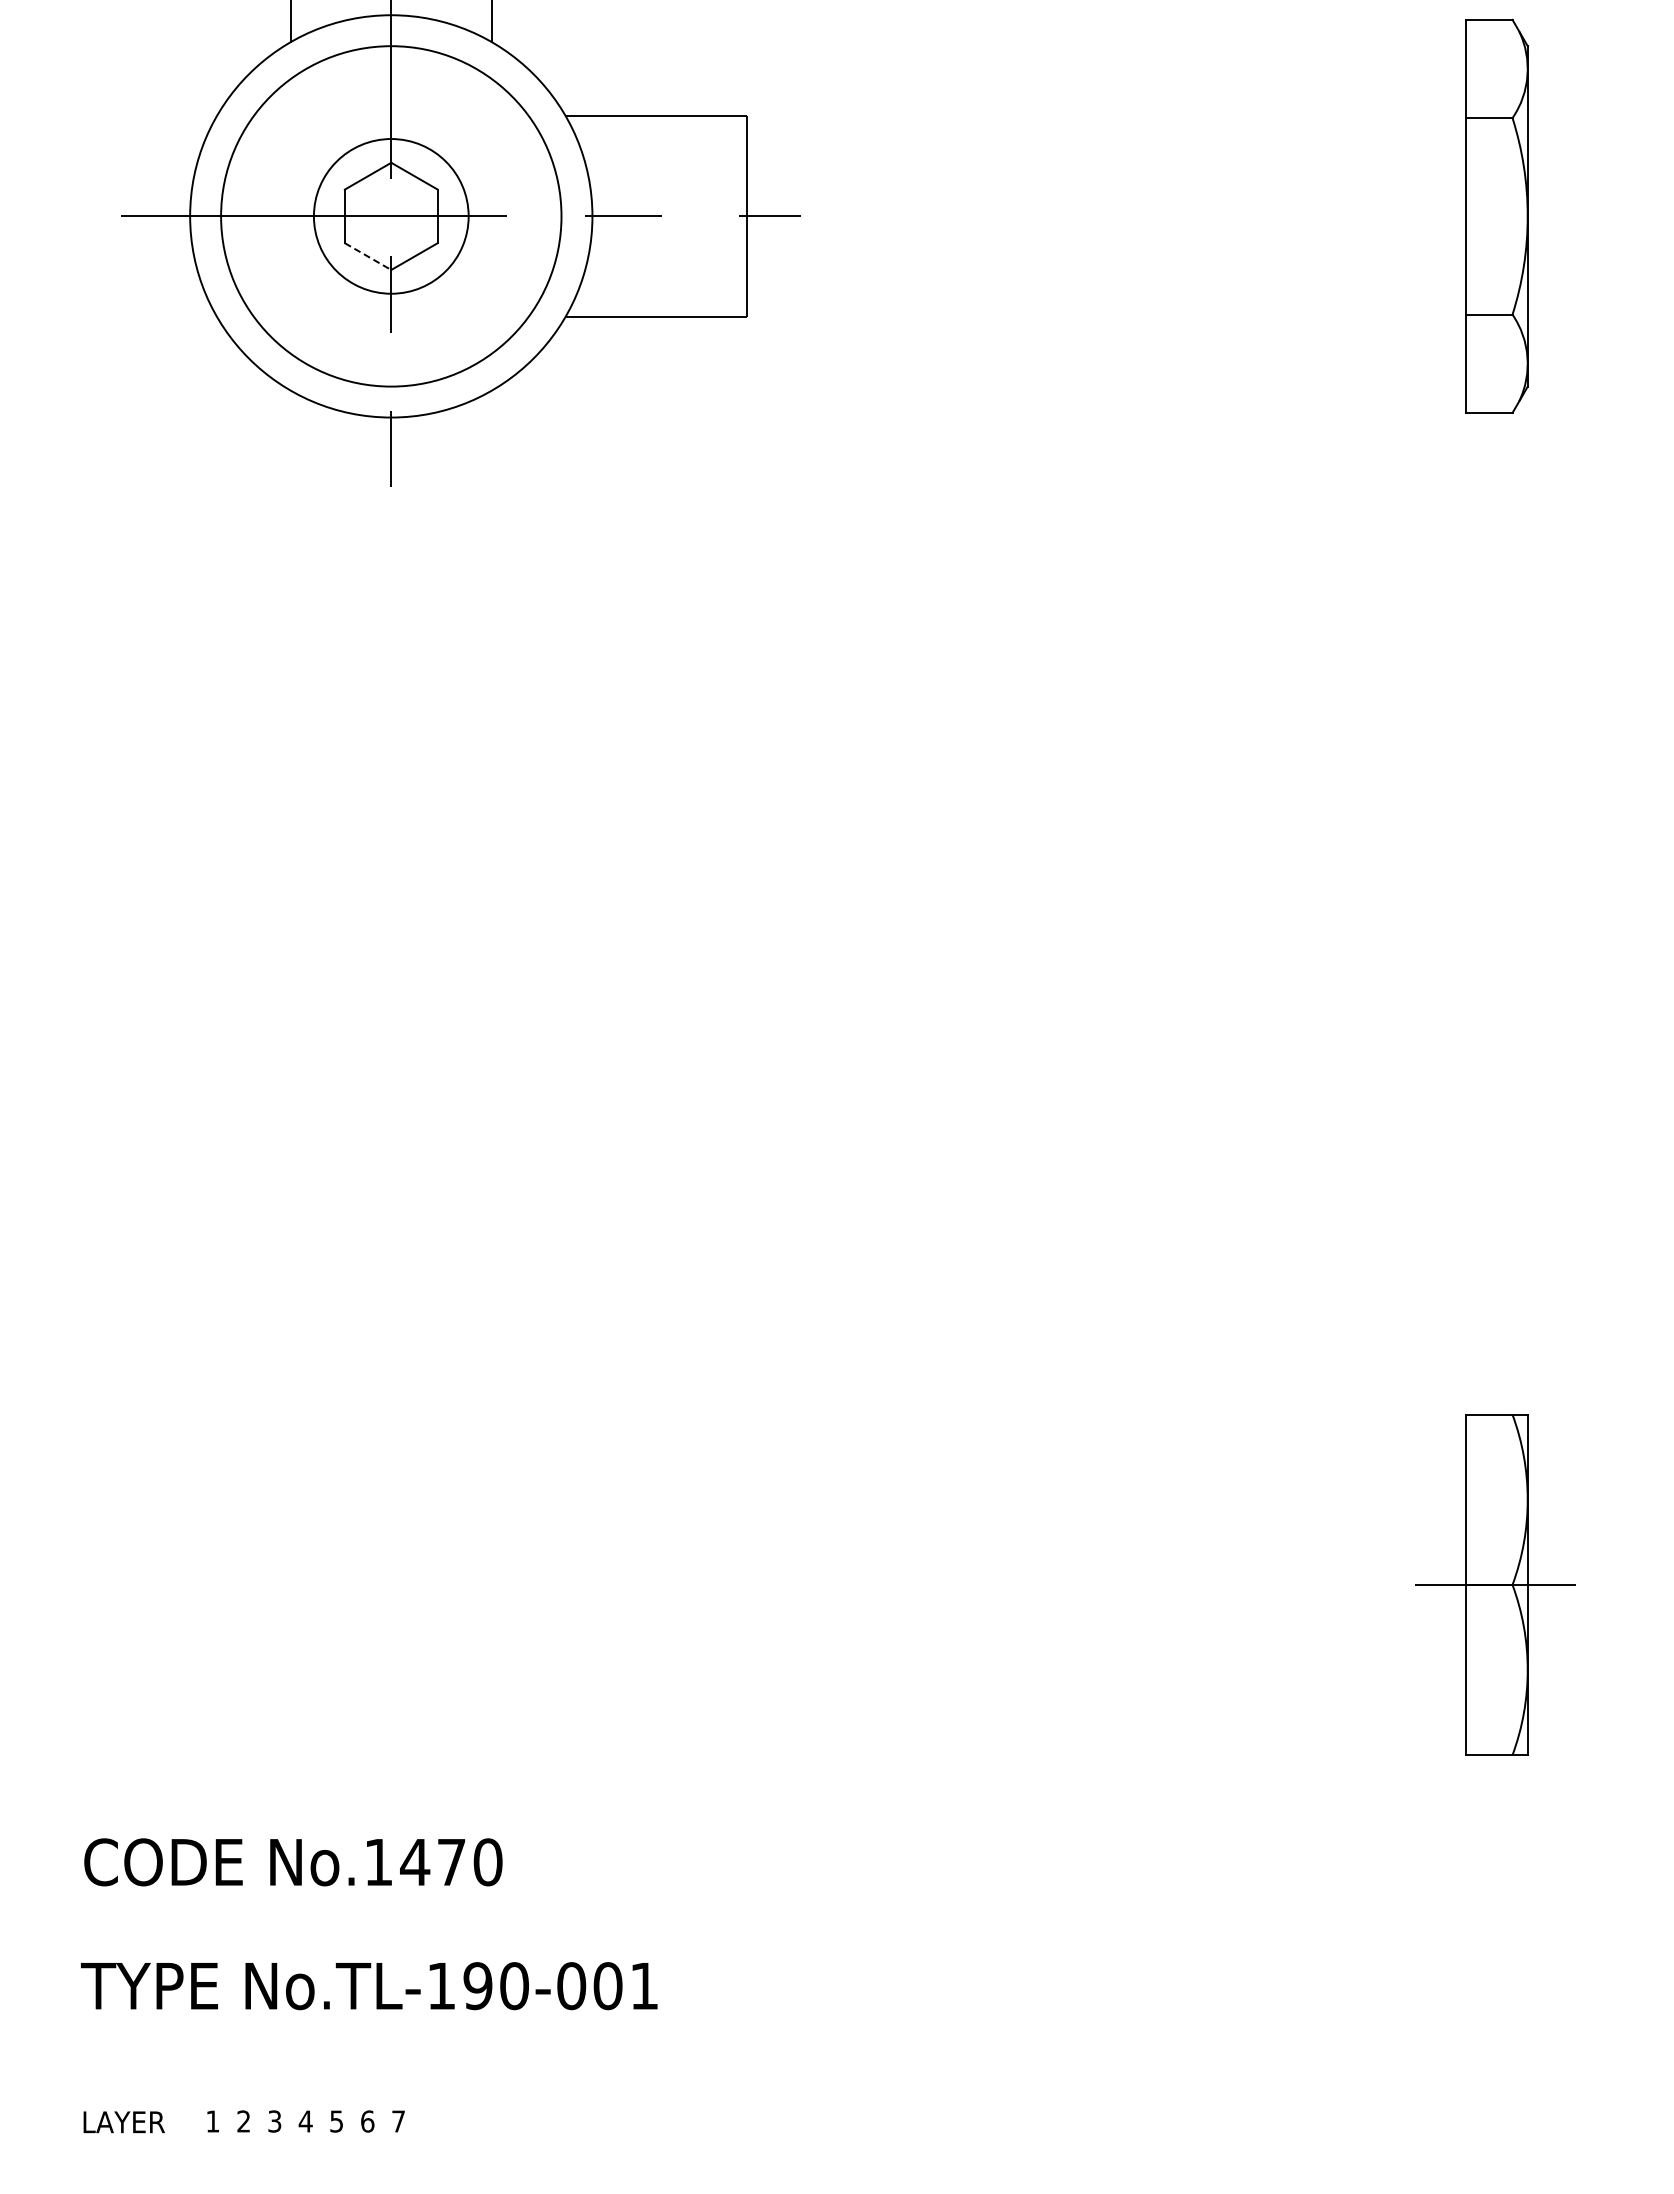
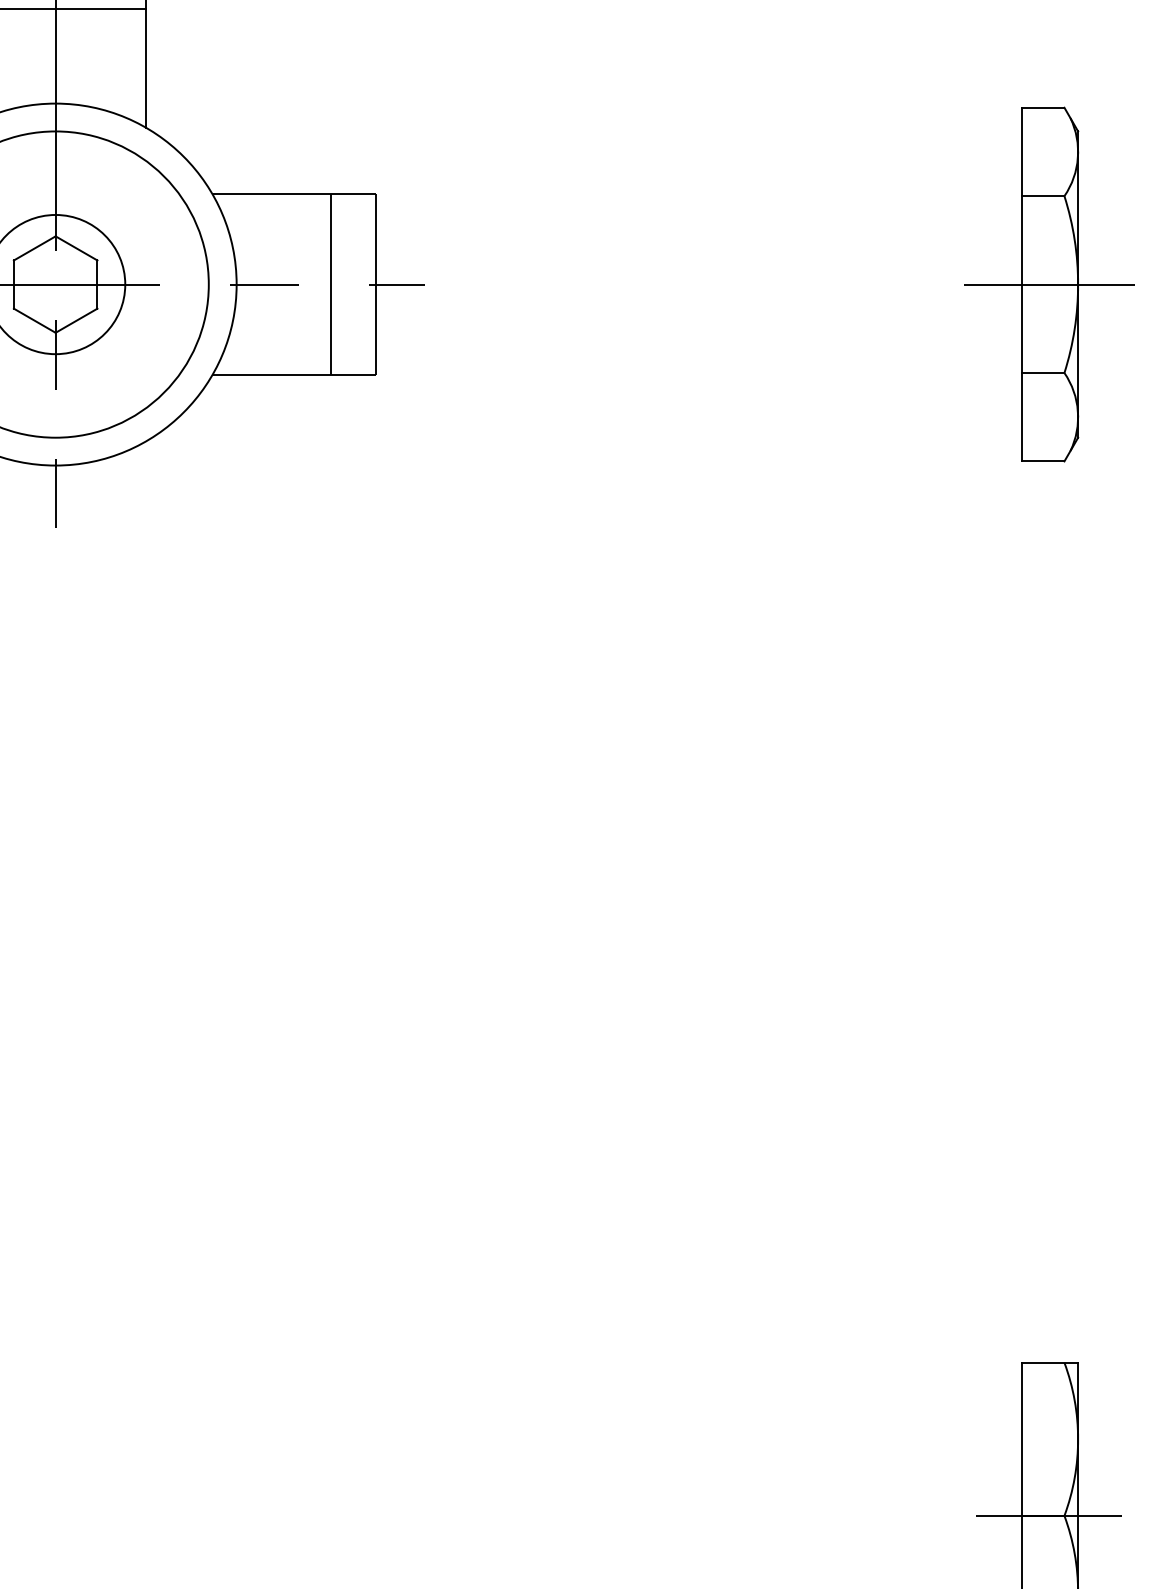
line: (697, 215) -> (331, 283), added
line: (1495, 216) -> (1049, 284), added
line: (368, 256) -> (35, 320), dashed -> solid

